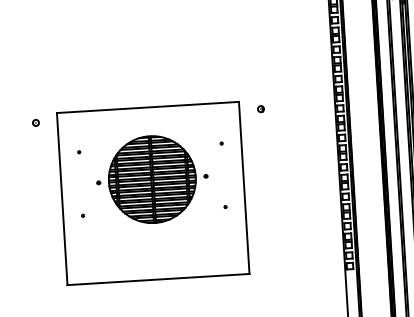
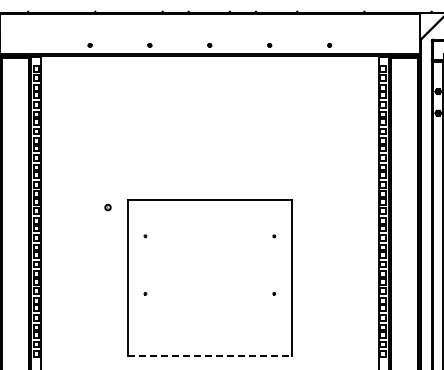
part: (260, 109) -> (311, 207), removed
part: (151, 180) -> (209, 265), removed
line: (159, 279) -> (210, 355), solid -> dashed

